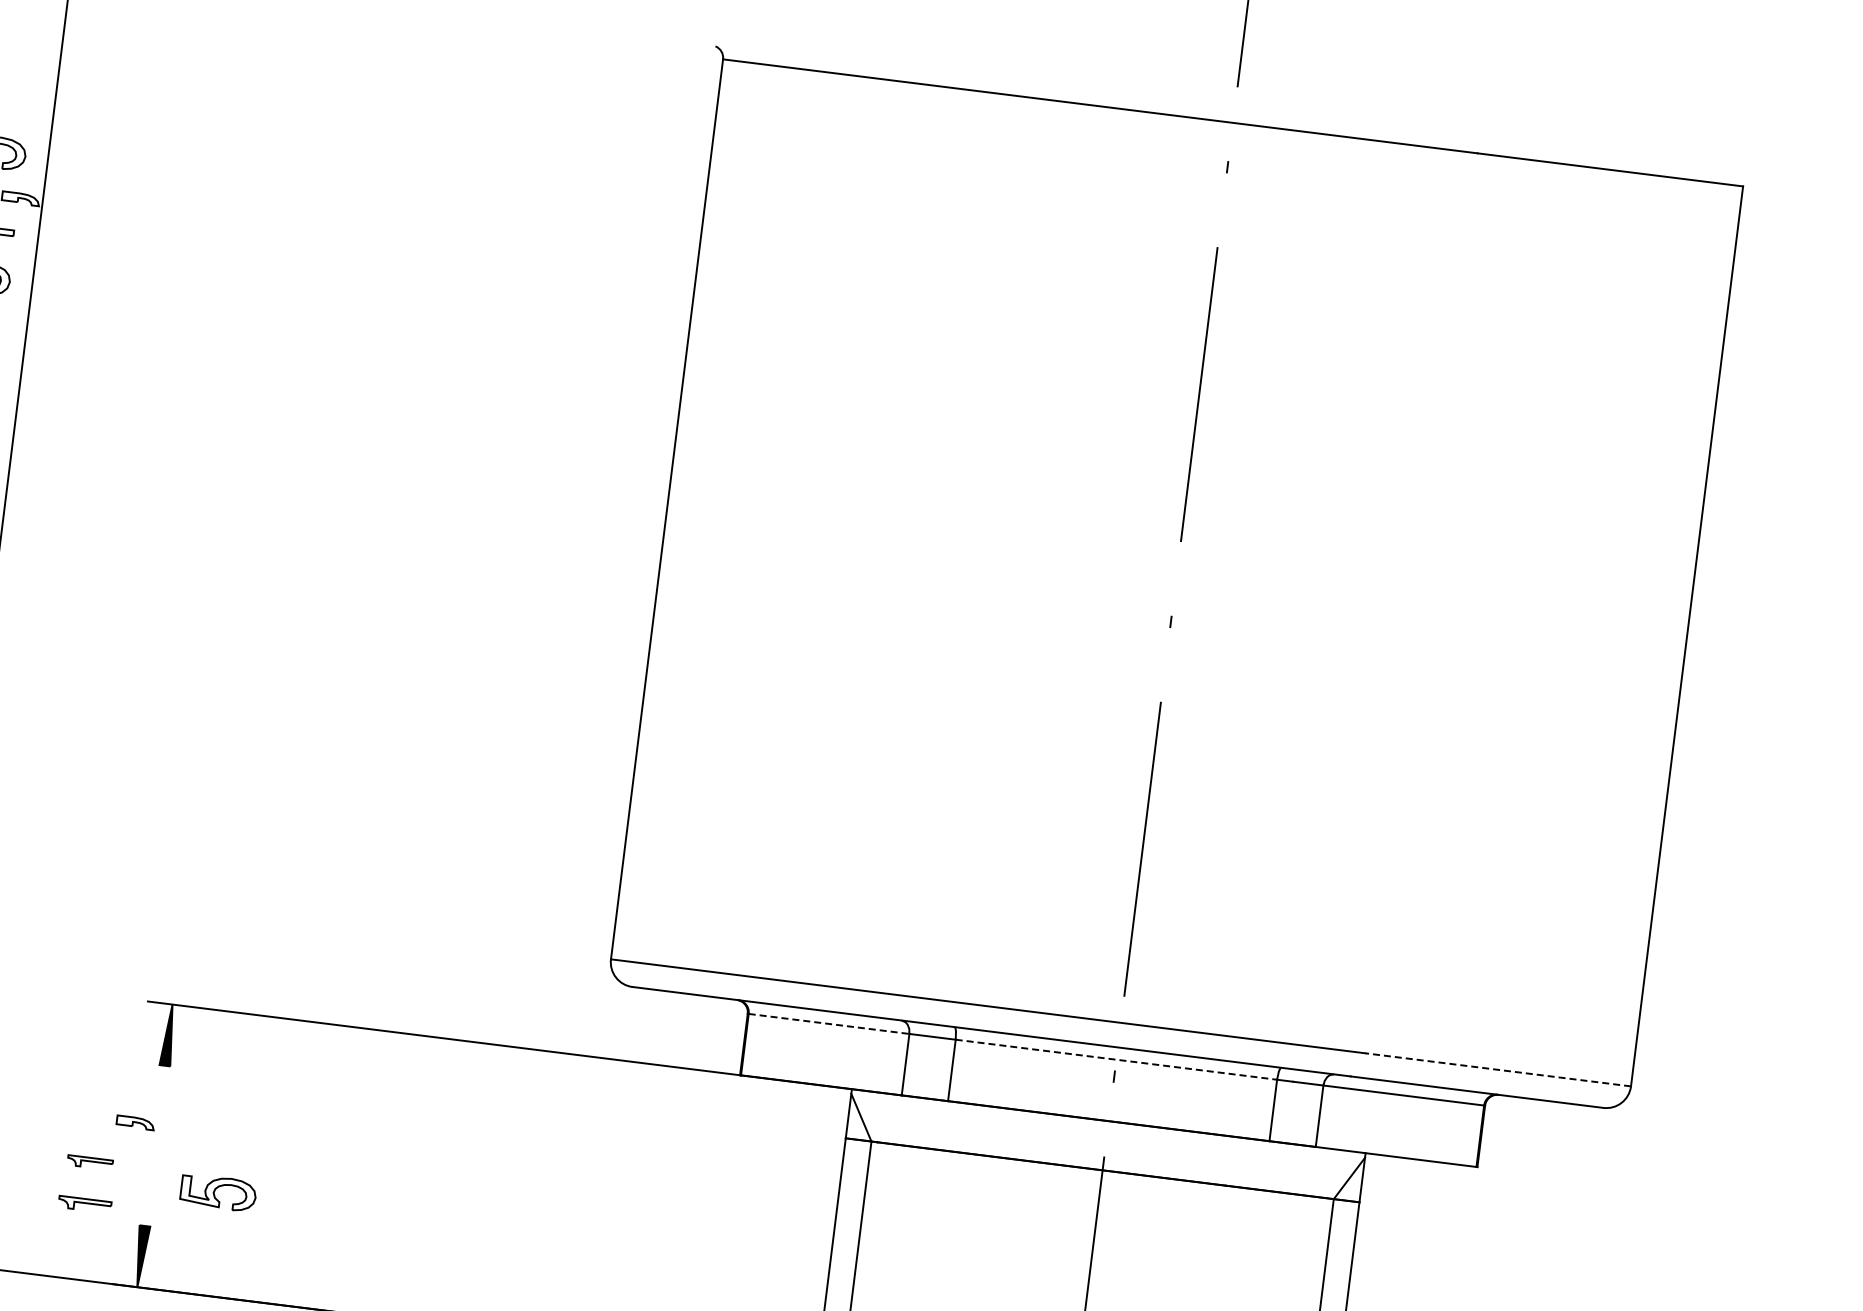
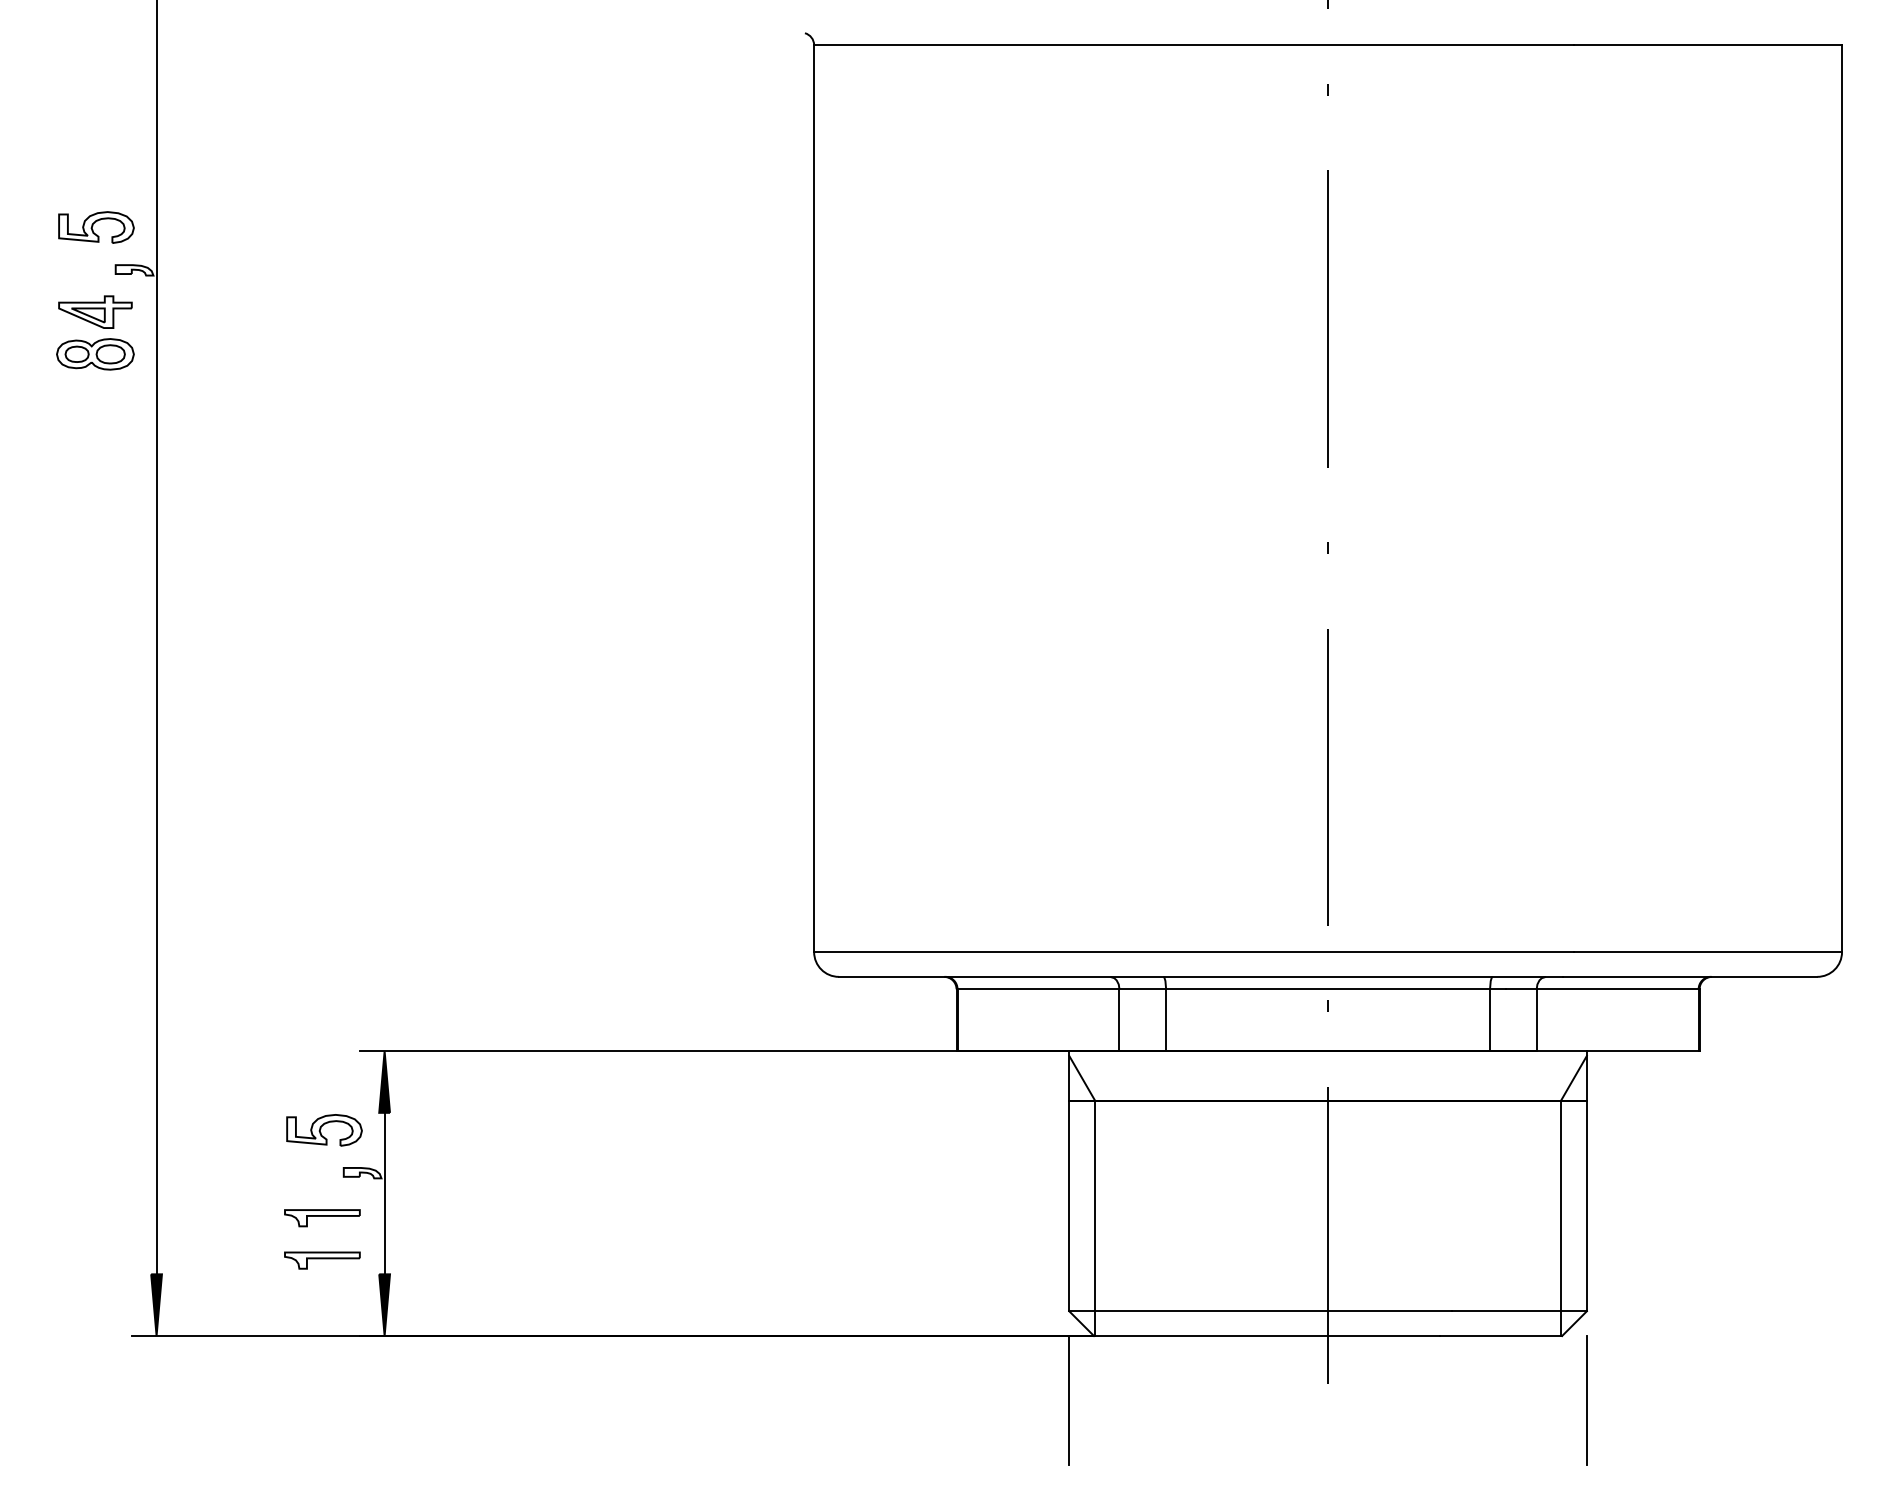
line: (829, 1024) -> (1038, 989), dashed -> solid
line: (1116, 1060) -> (1328, 989), dashed -> solid
line: (1498, 1070) -> (1708, 952), dashed -> solid
line: (154, 1145) -> (384, 1193), added
part: (90, 1162) -> (322, 1218), size x1.67
part: (218, 1193) -> (324, 1130), moved
part: (85, 1204) -> (322, 1260), size x1.43

